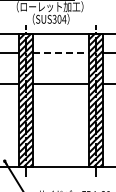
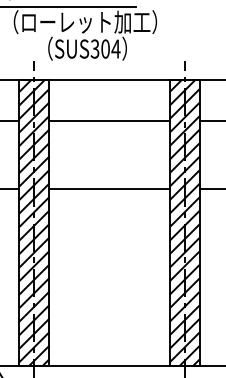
line: (61, 52) -> (109, 120), dashed -> solid

